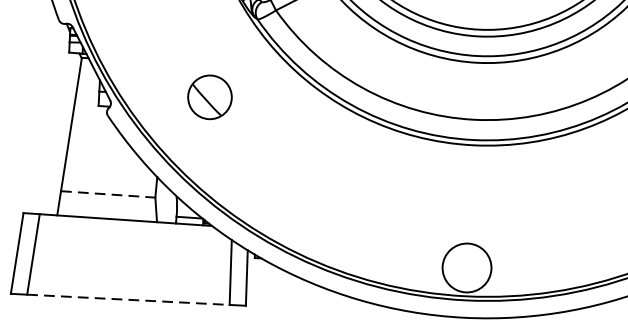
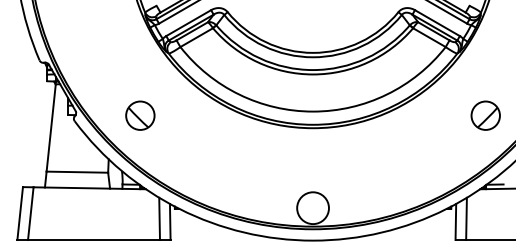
part: (210, 96) -> (140, 115), moved
line: (108, 194) -> (77, 172), dashed -> solid
line: (129, 300) -> (94, 240), dashed -> solid

